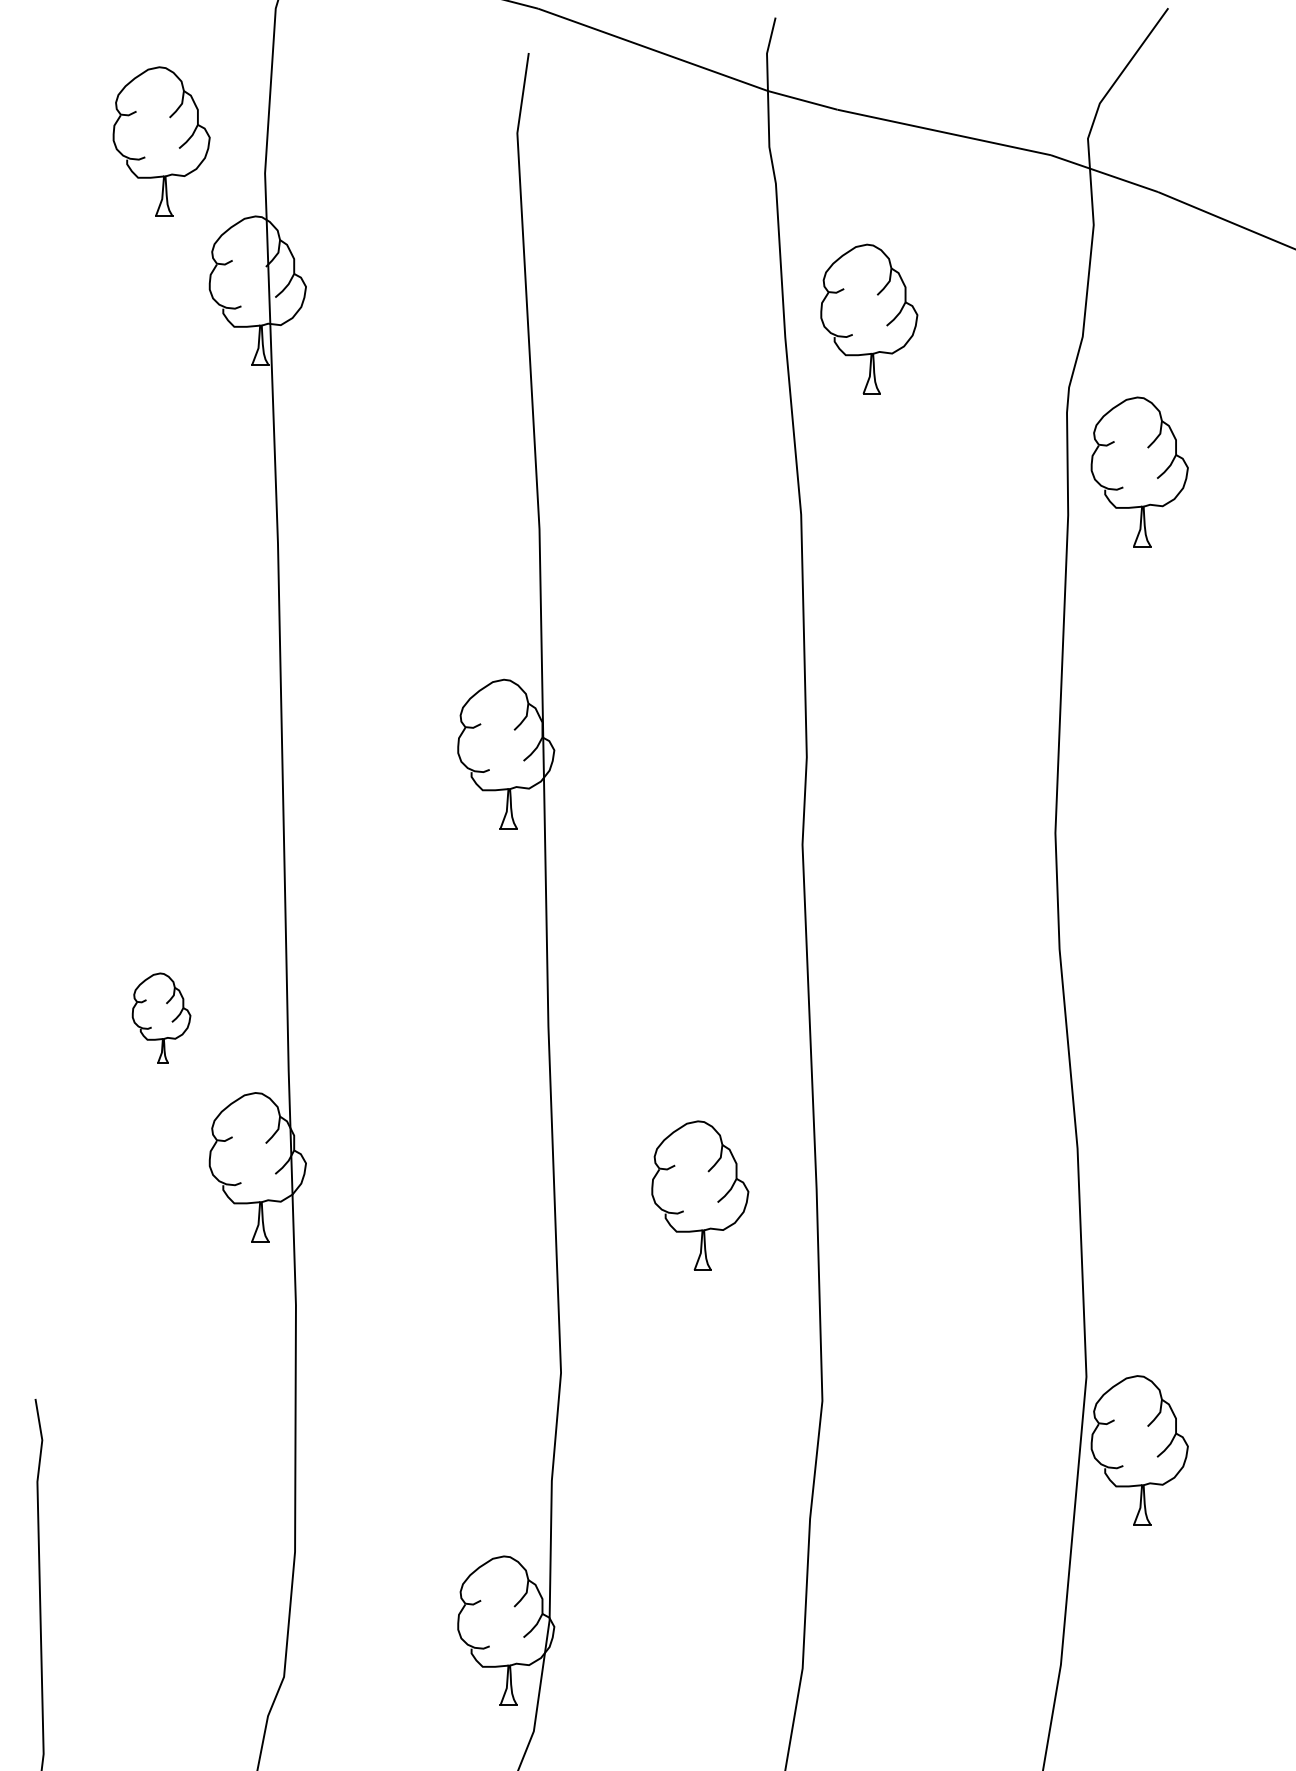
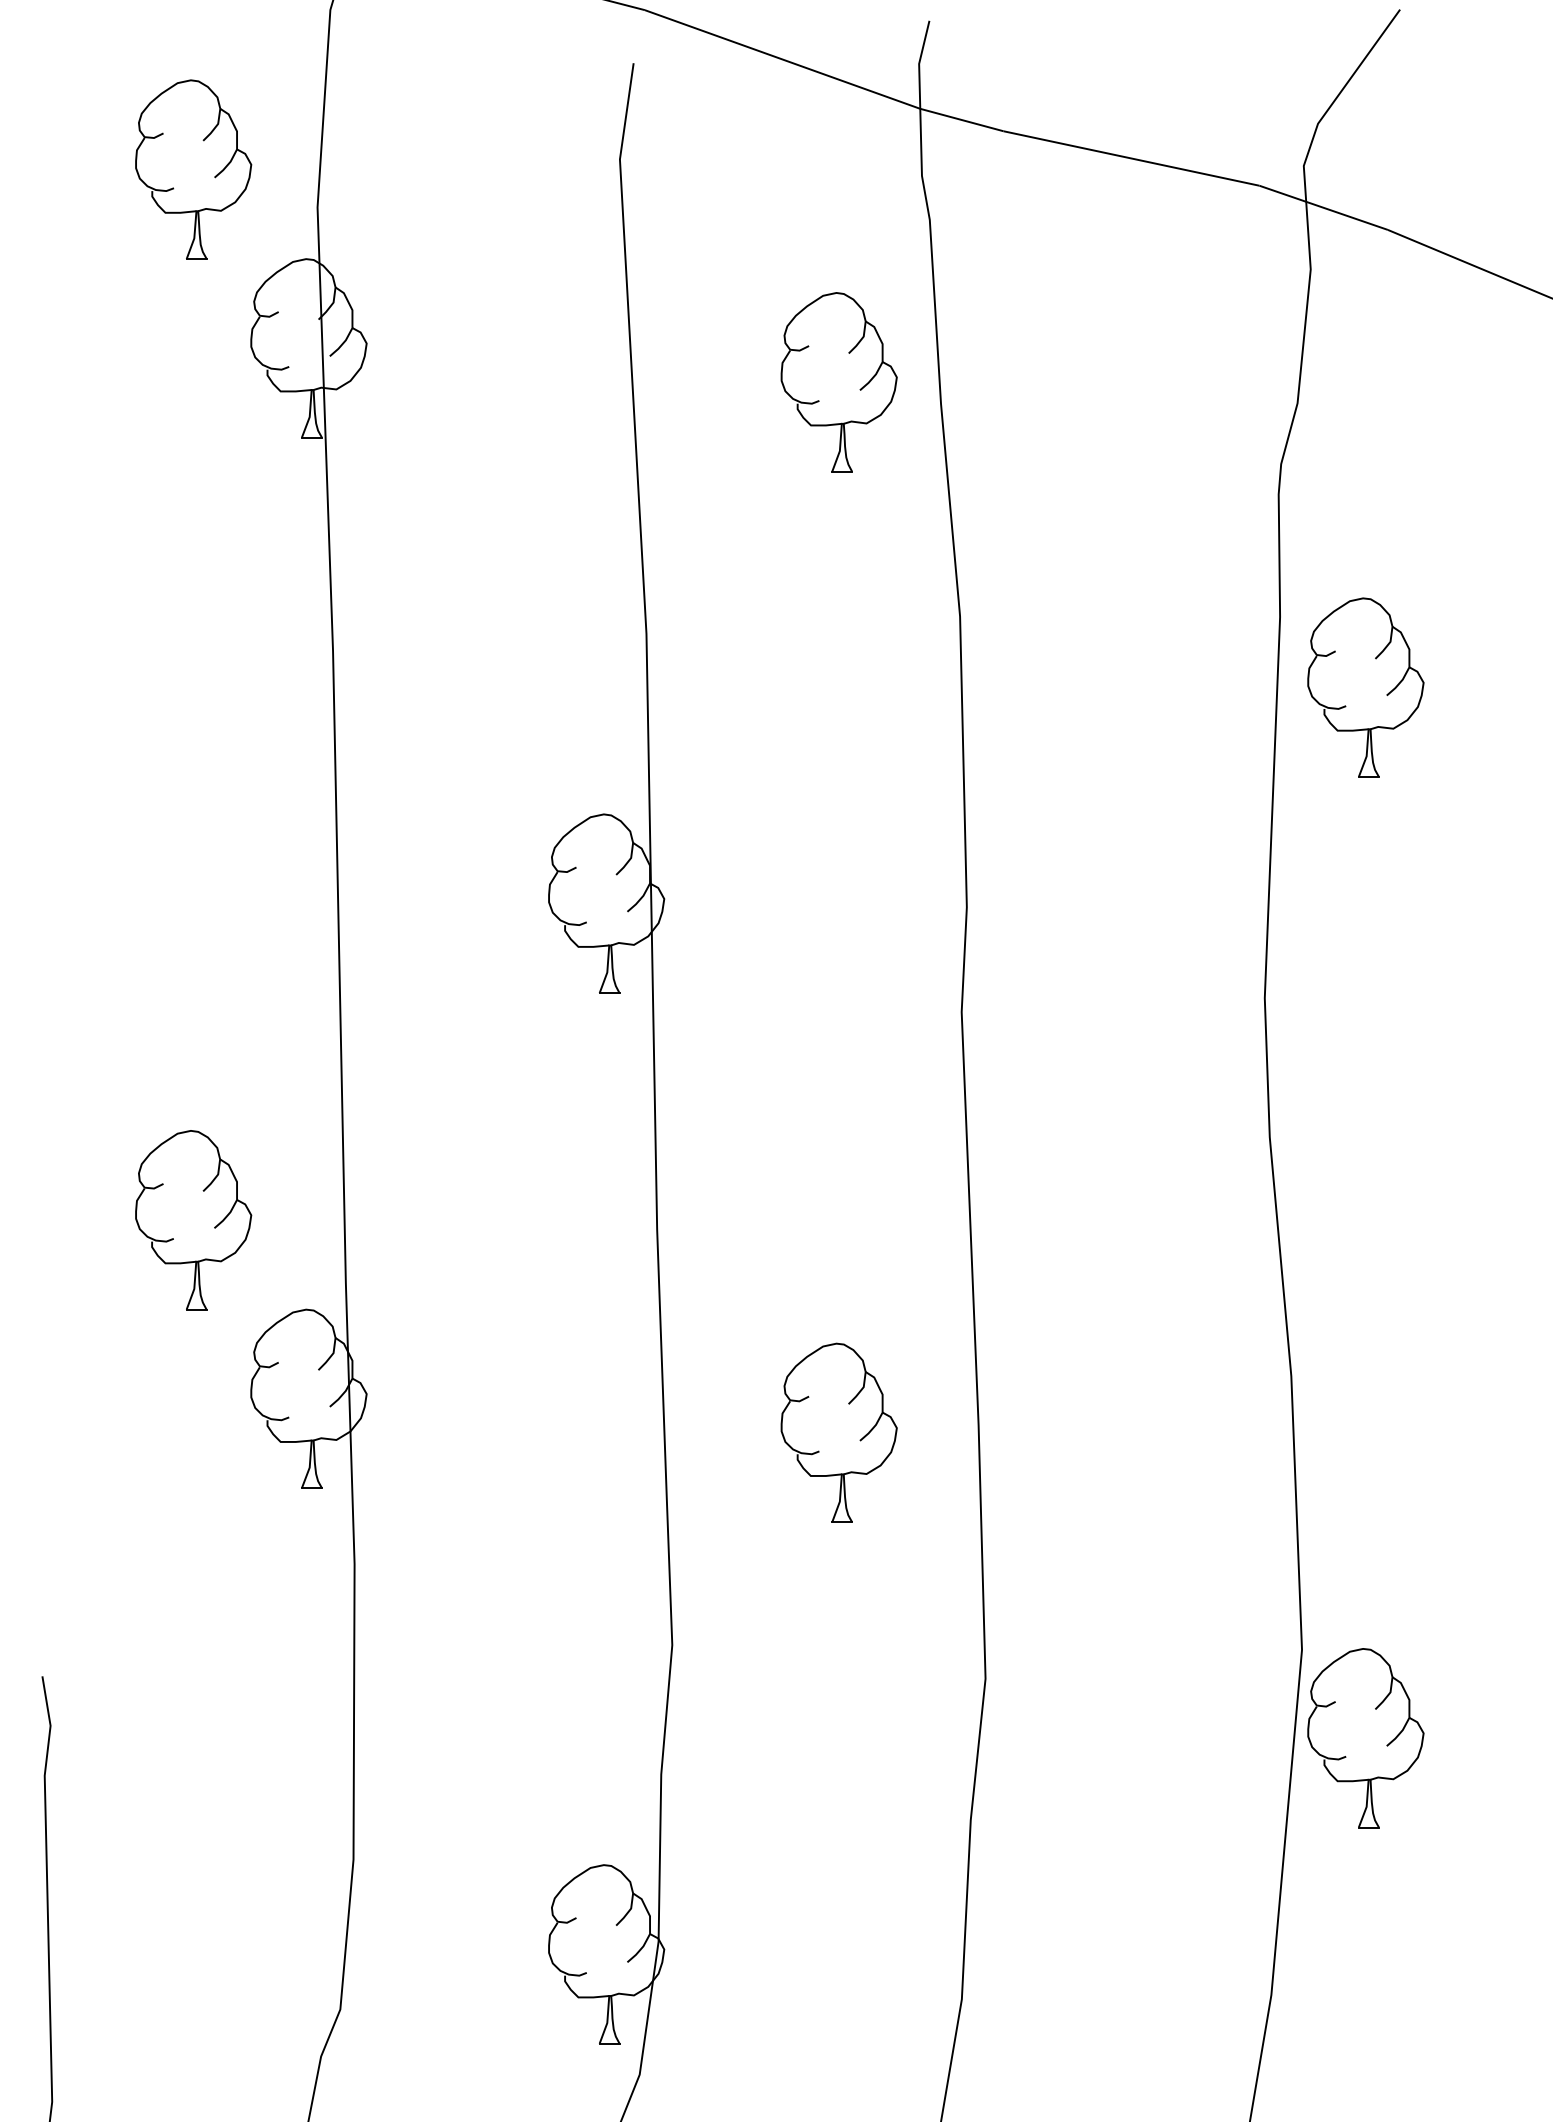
part: (869, 318) -> (839, 381), moved
part: (1139, 471) -> (1365, 687), moved
part: (161, 1017) -> (193, 1219), size x1.67

